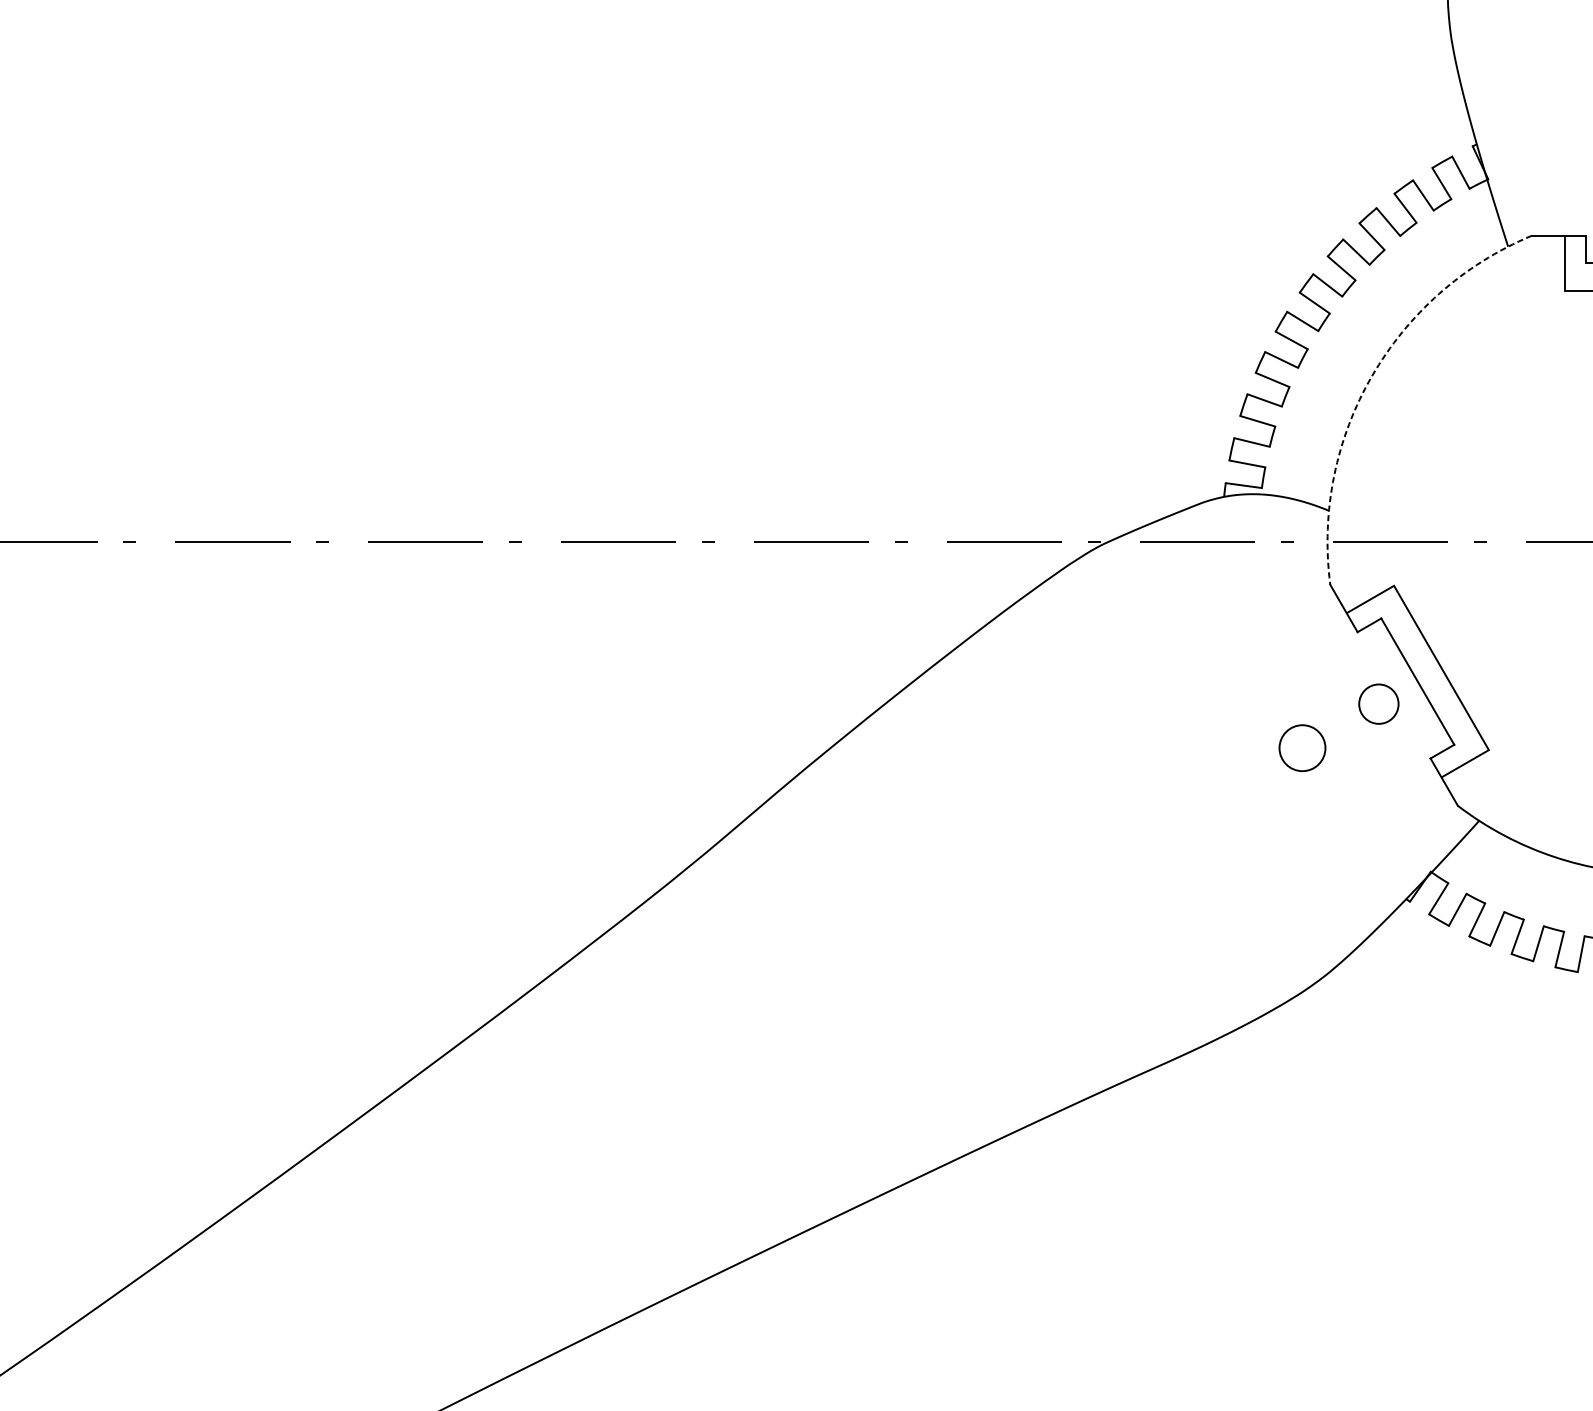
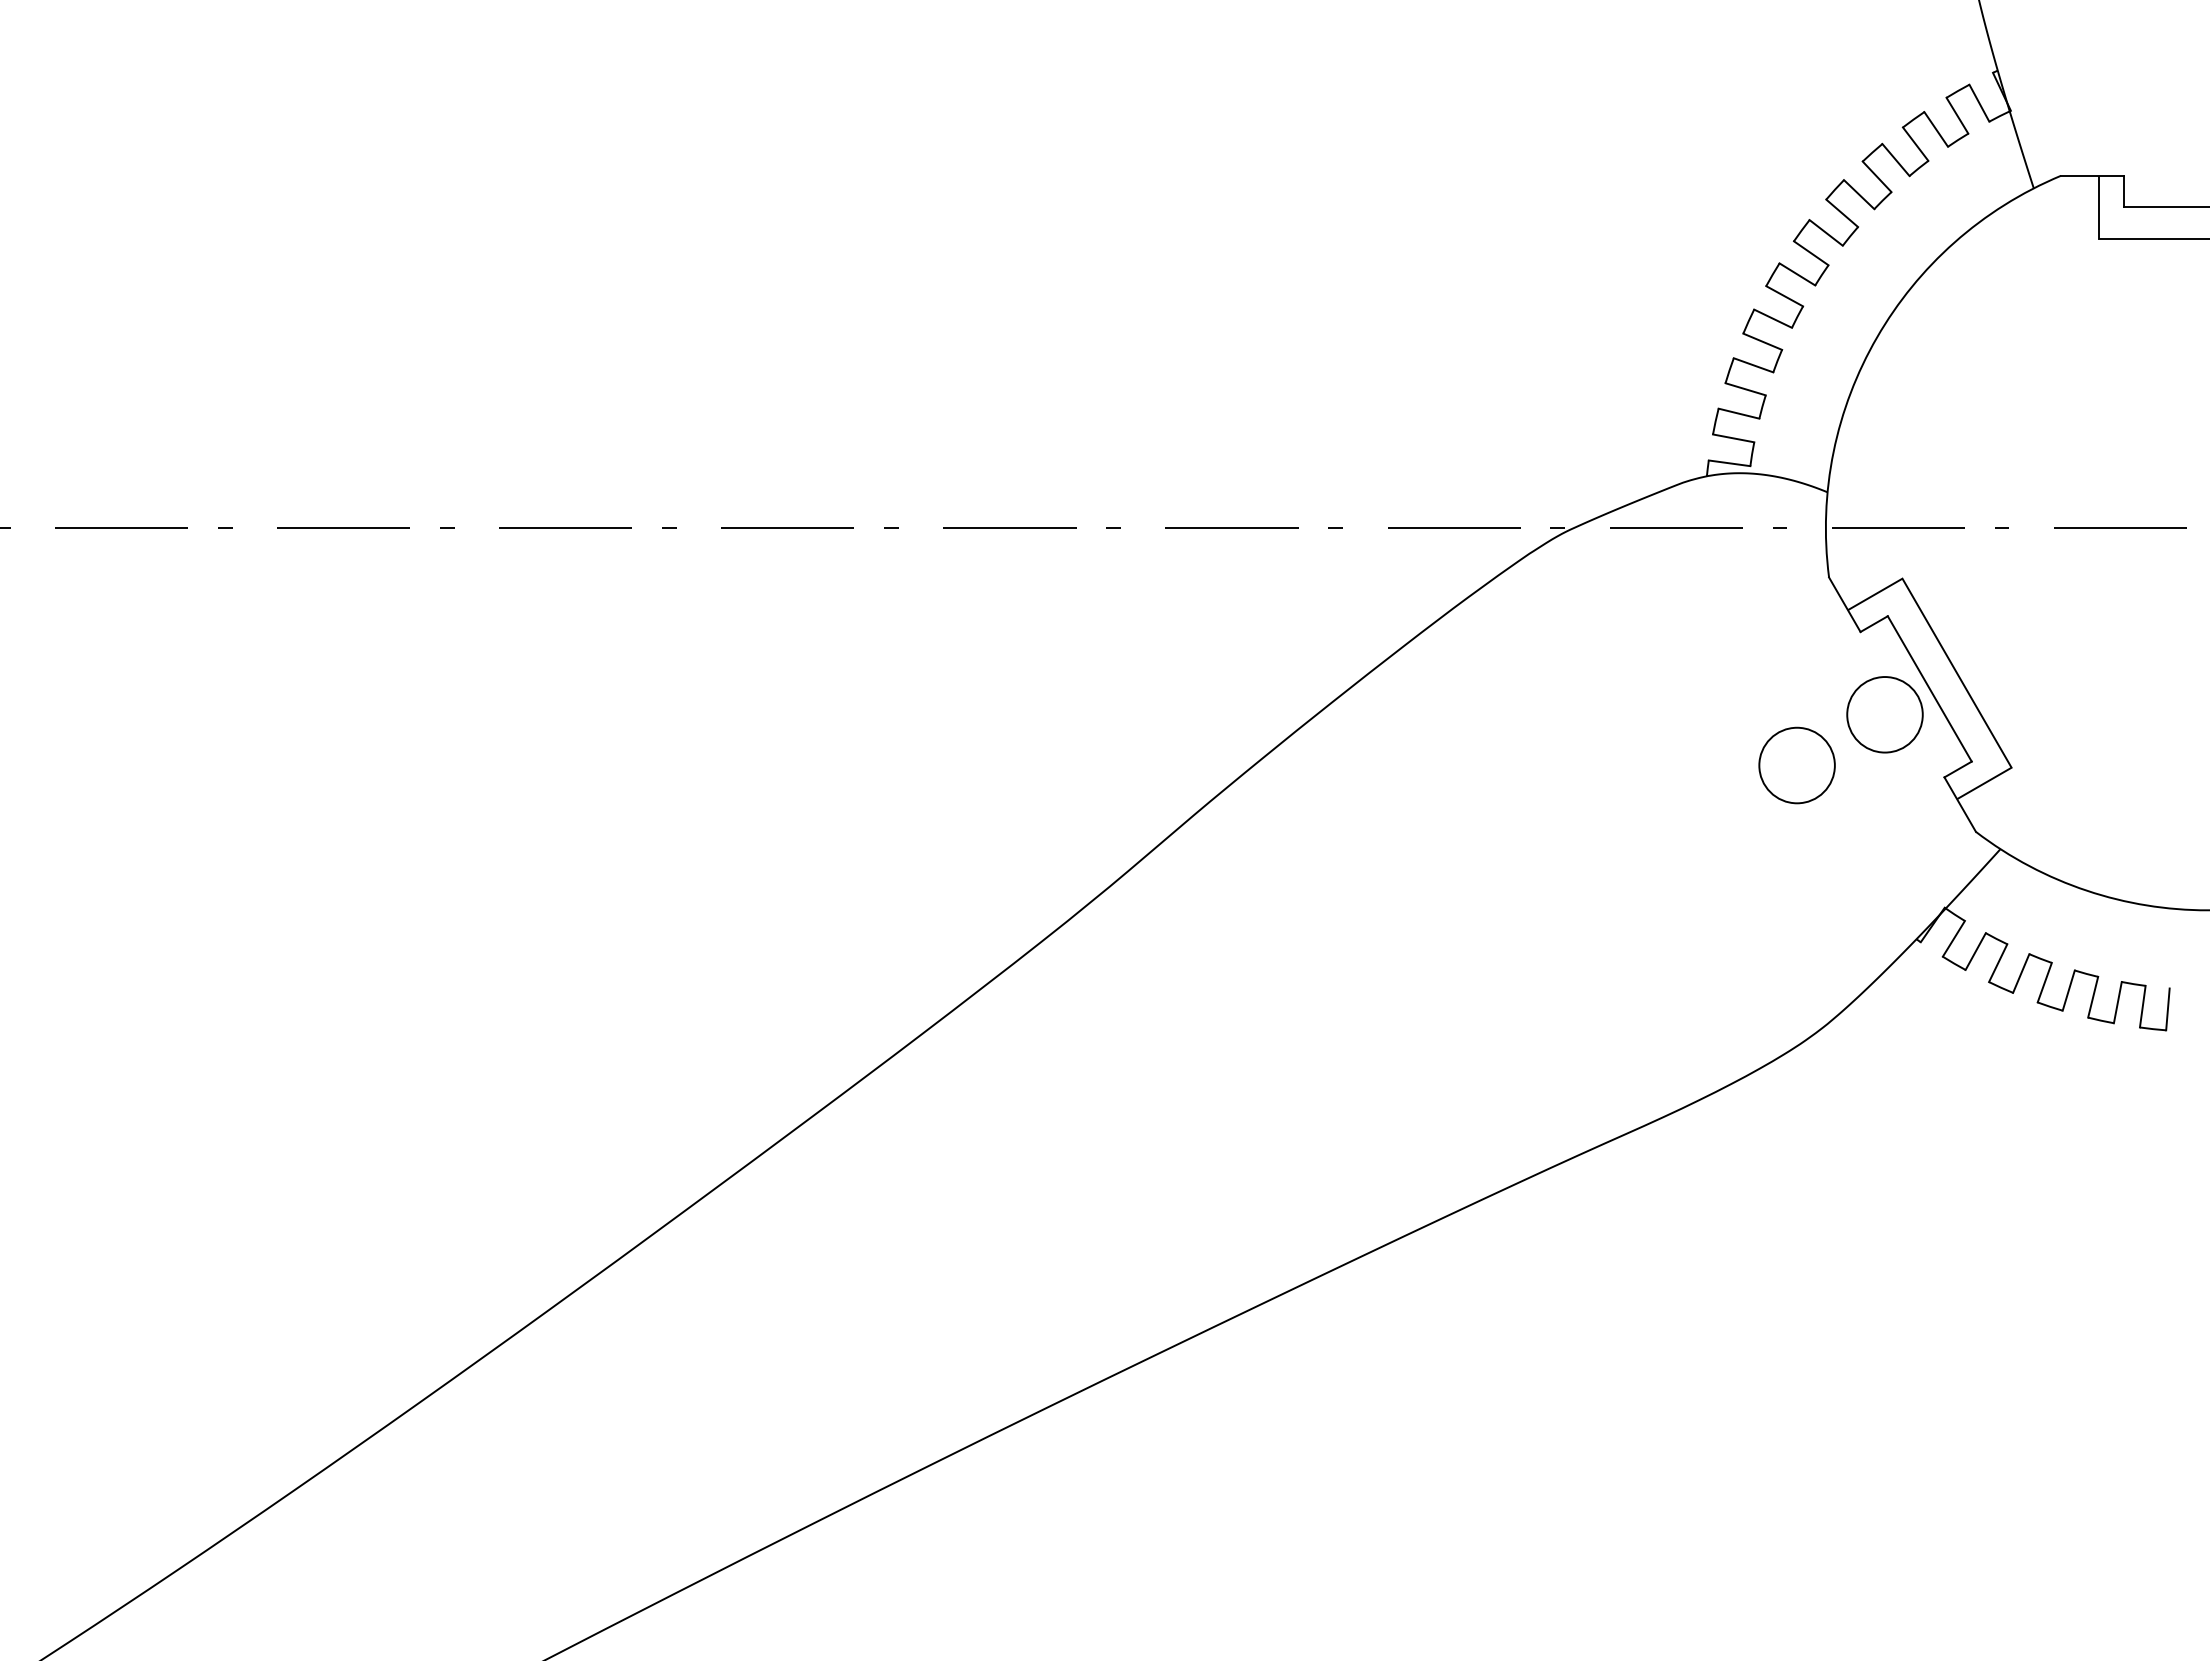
arc: (1372, 376) -> (1877, 337), dashed -> solid
circle: (1378, 703) -> (1884, 714), size x1.67
circle: (1301, 748) -> (1796, 765), size x1.43

